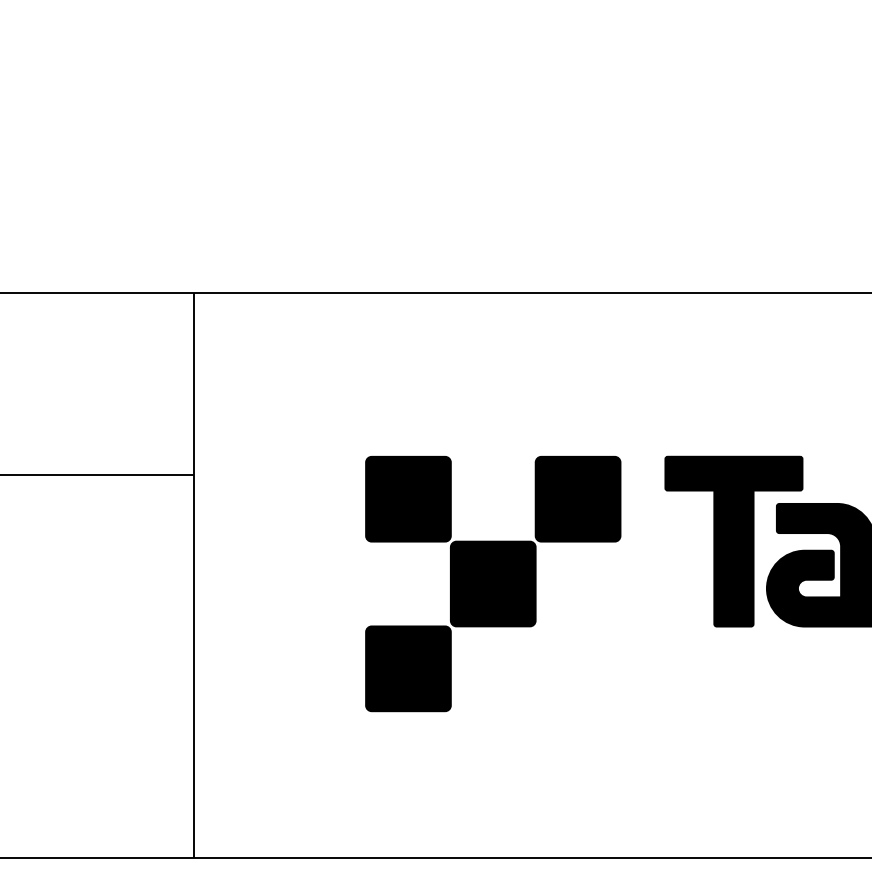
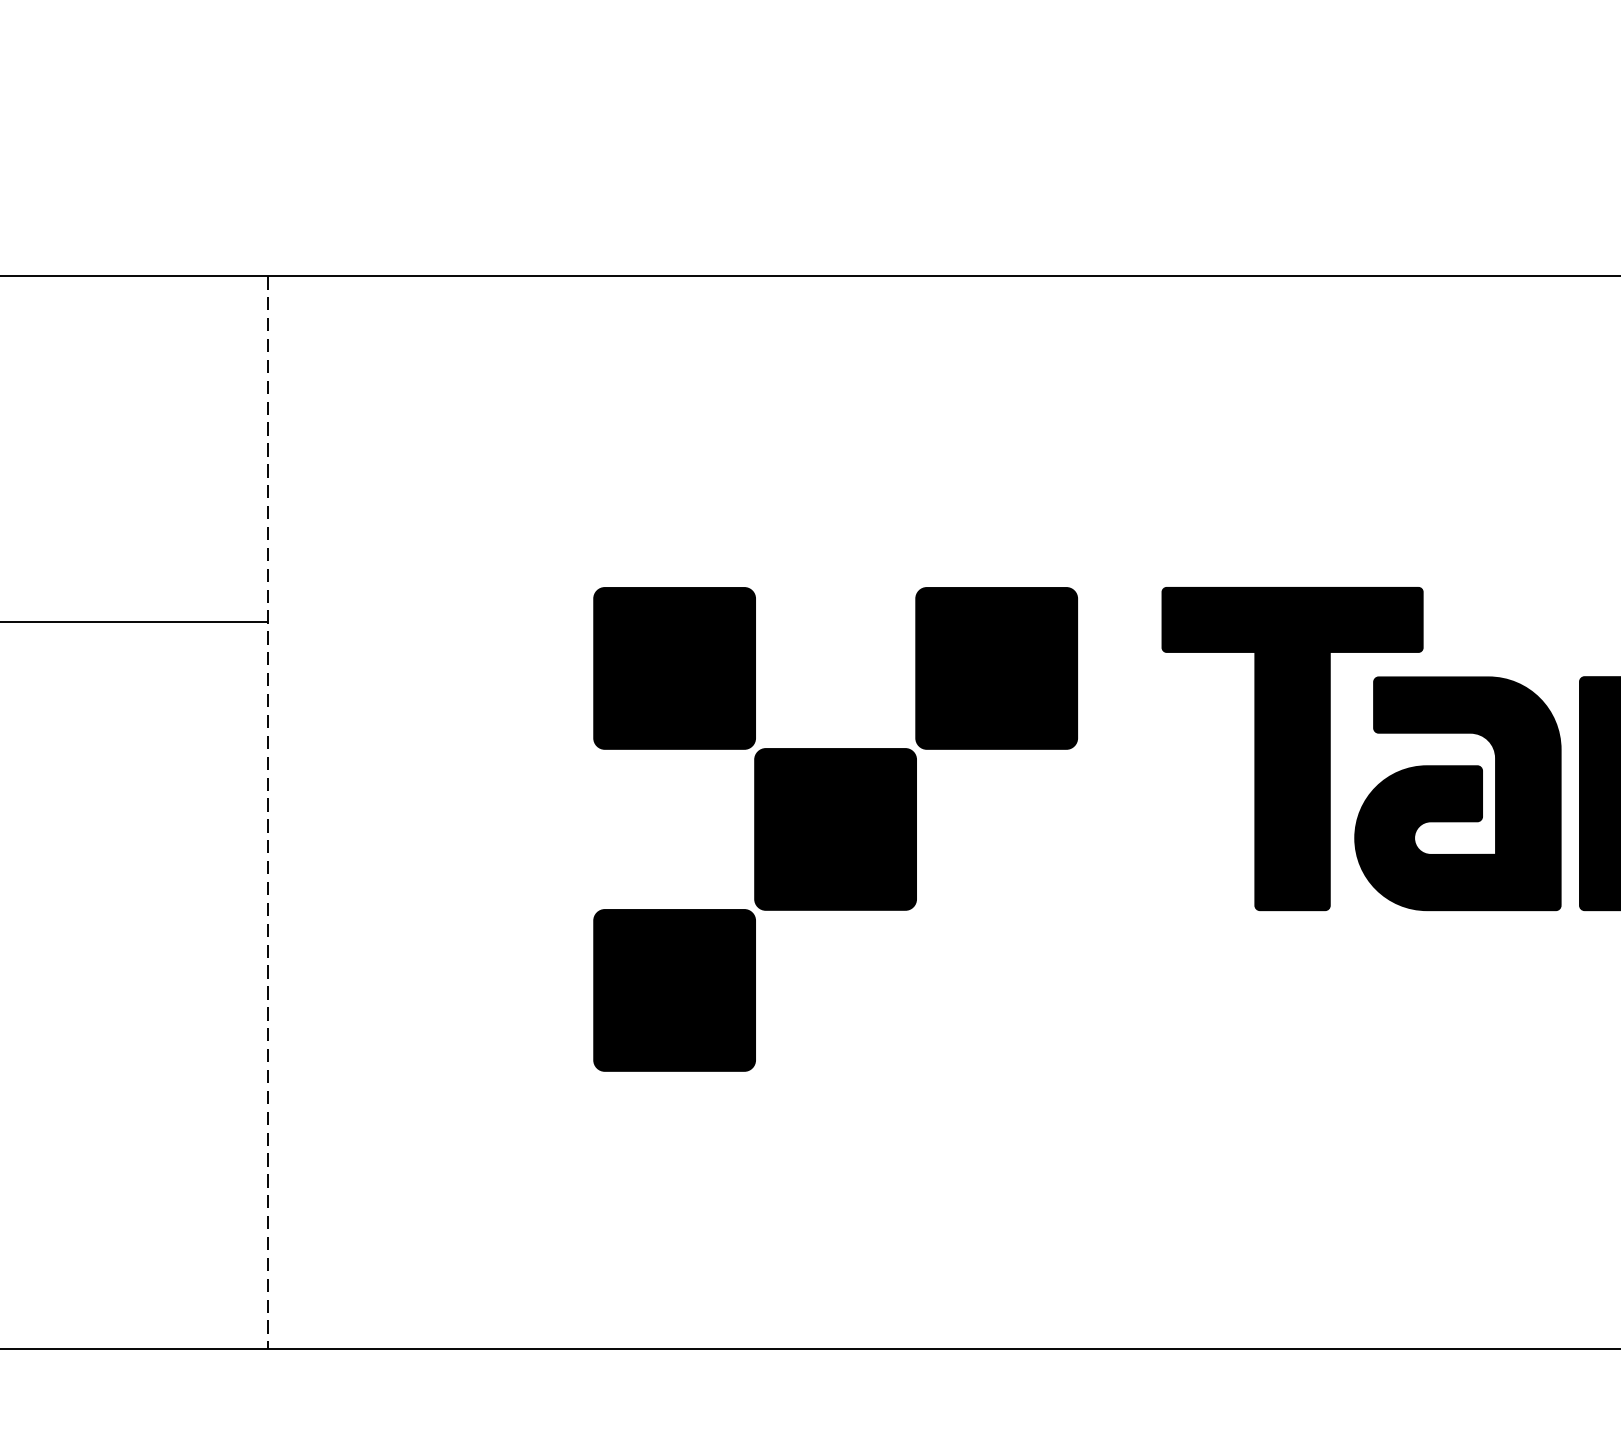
line: (194, 575) -> (268, 813), solid -> dashed

